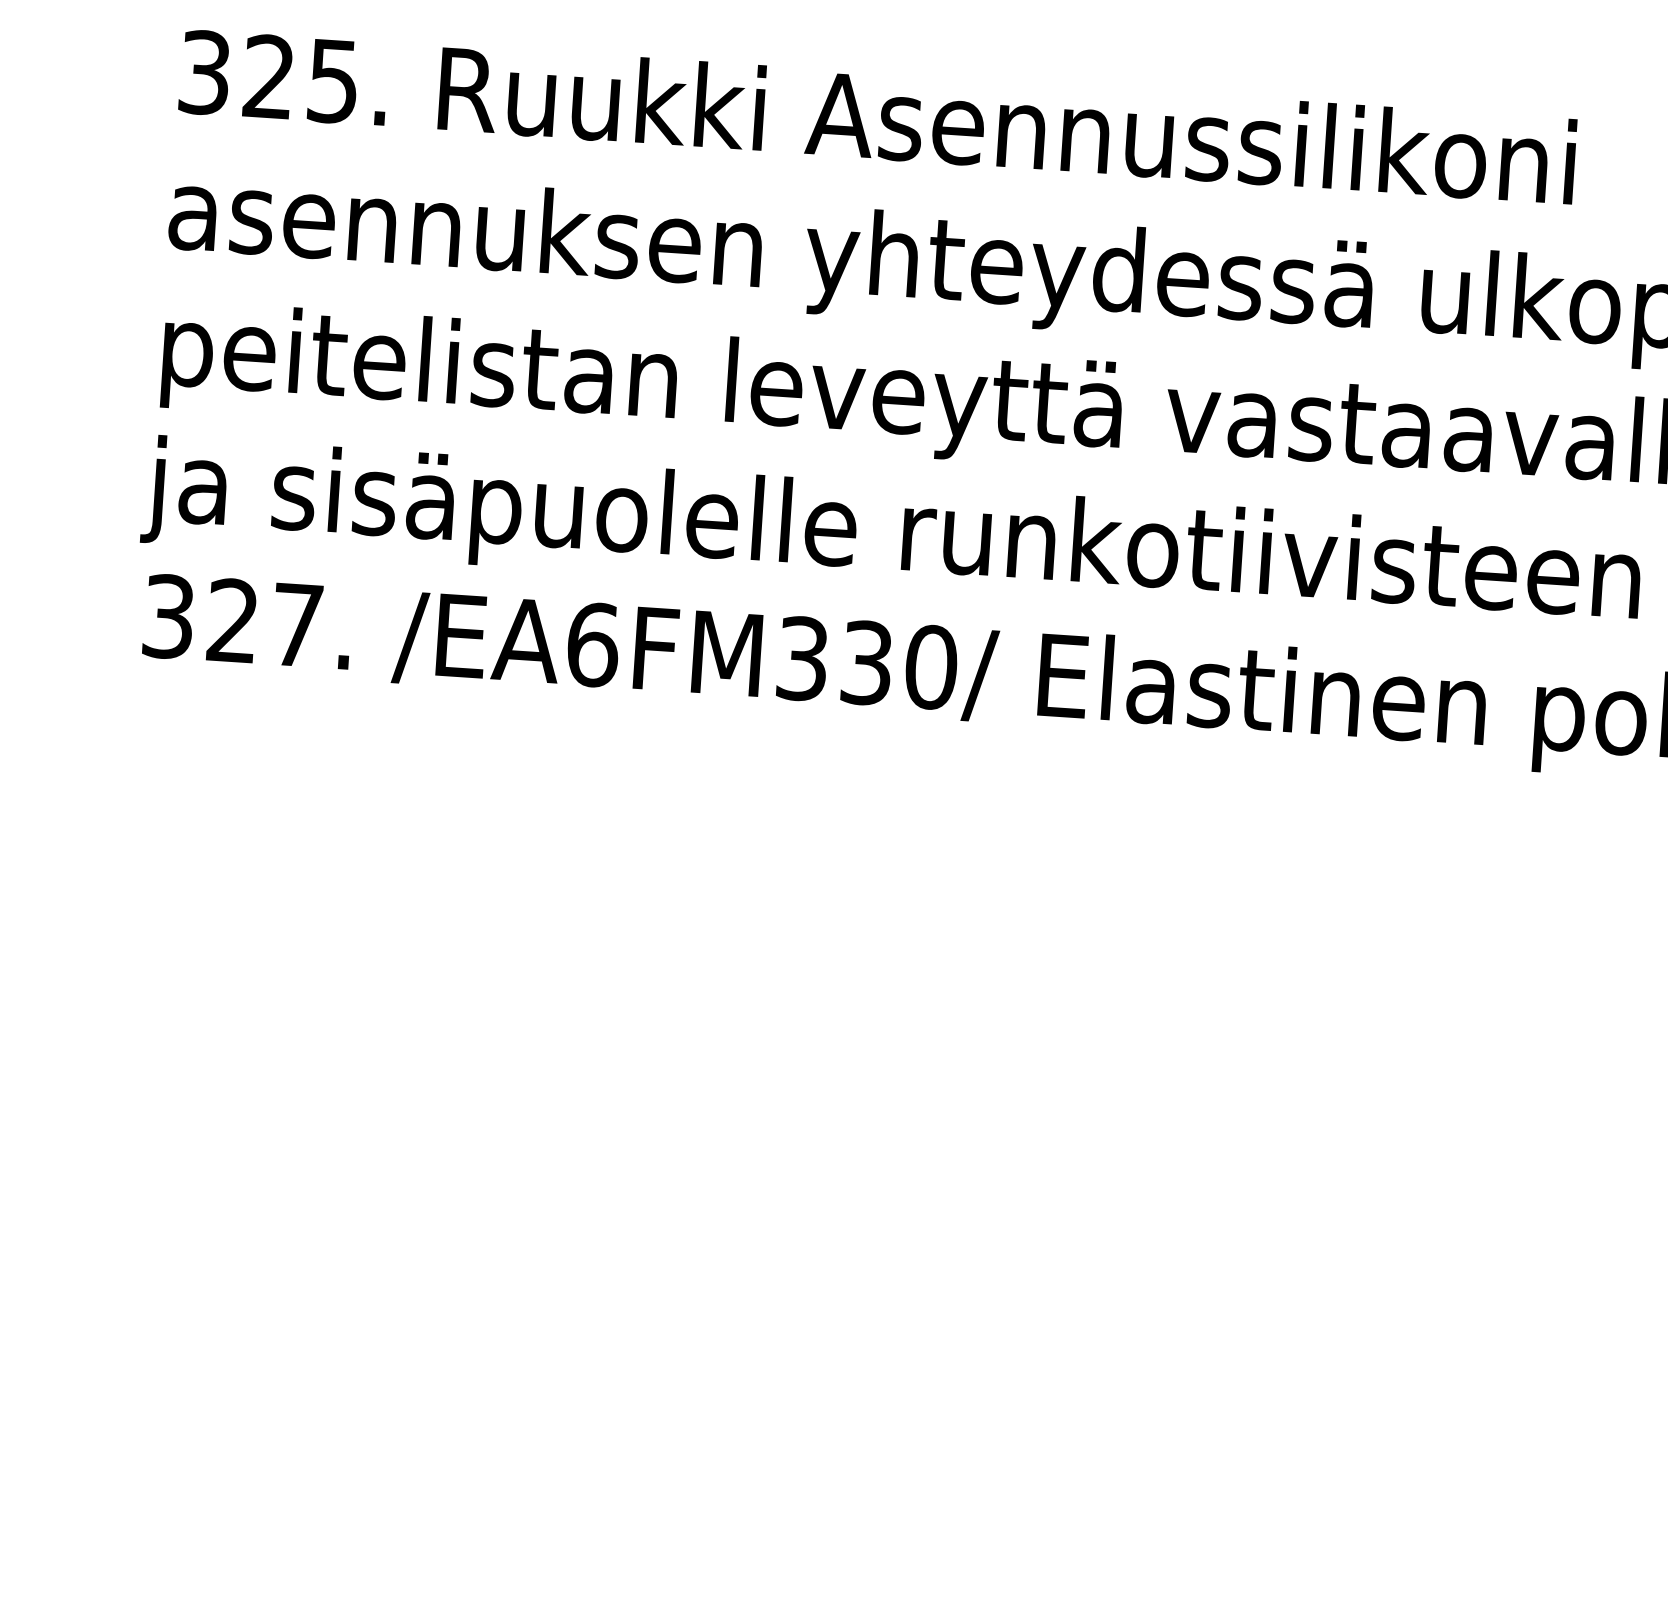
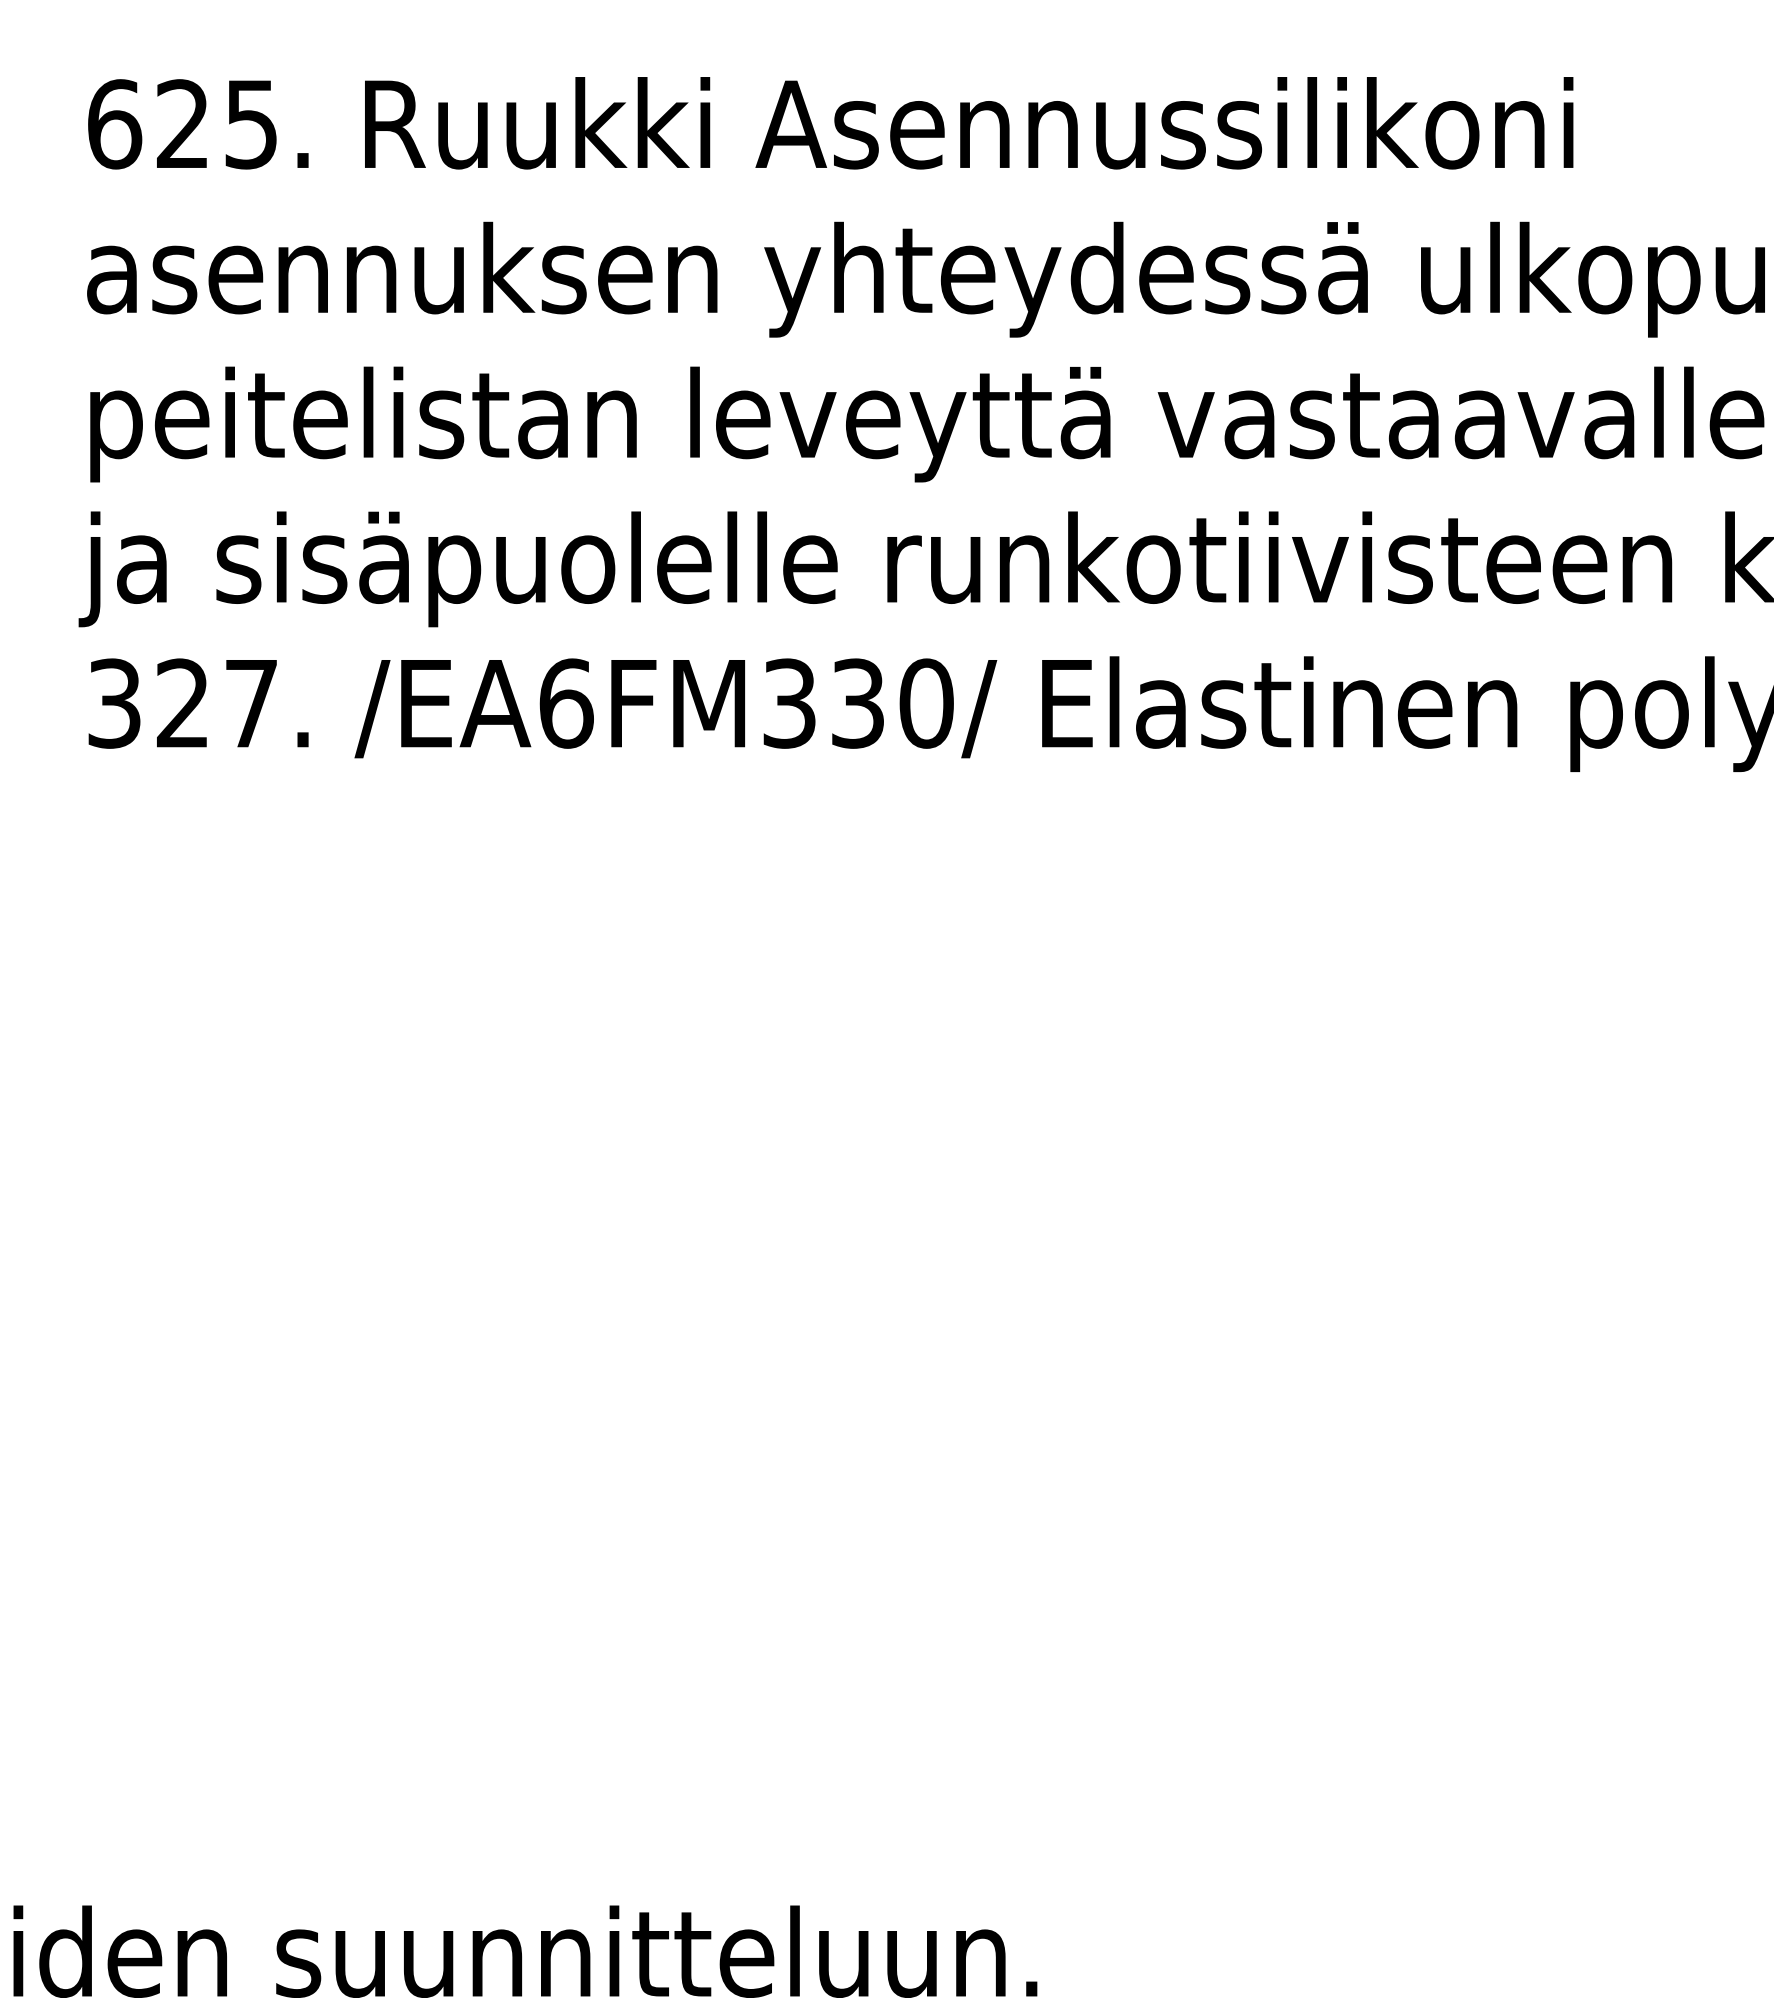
text: (205, 72) -> (115, 124), 325. -> 625.

